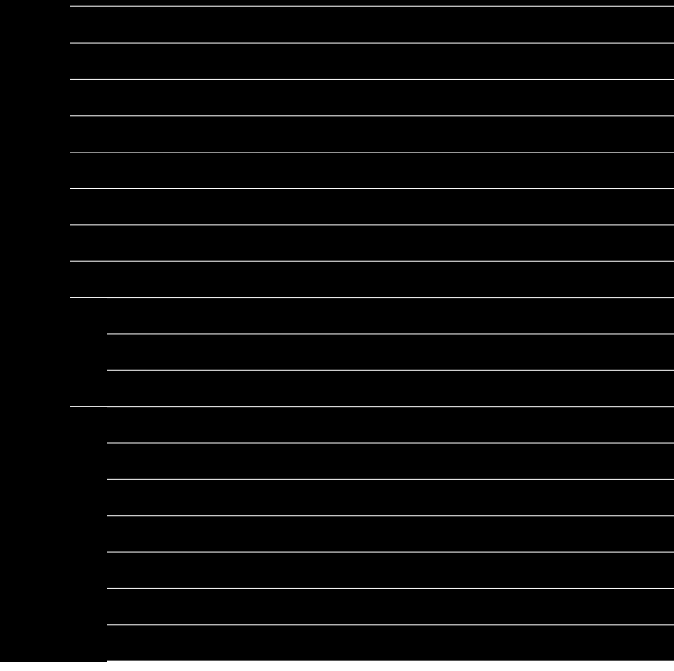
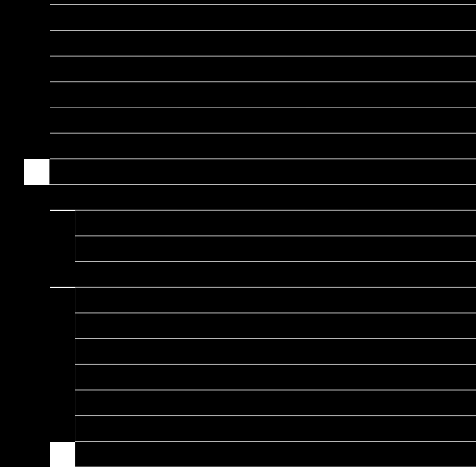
fill: (51, 242) -> (36, 171), removed
fill: (88, 643) -> (62, 454), removed

